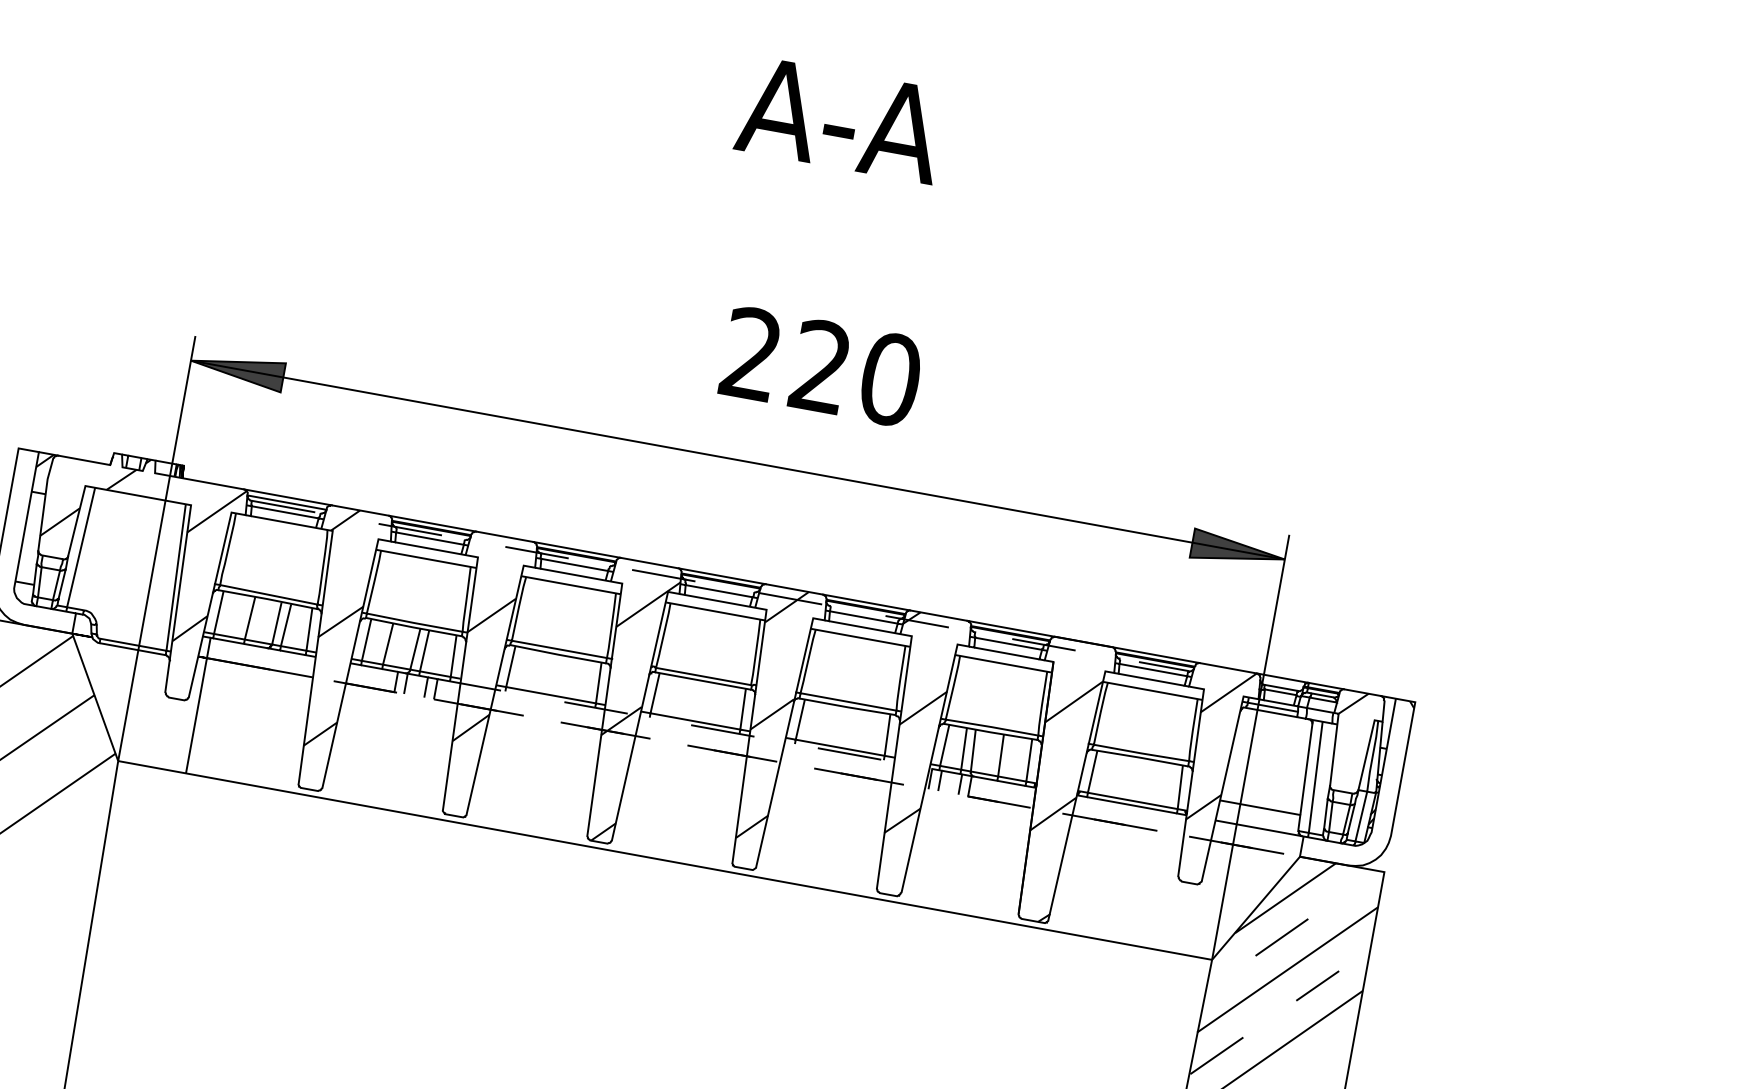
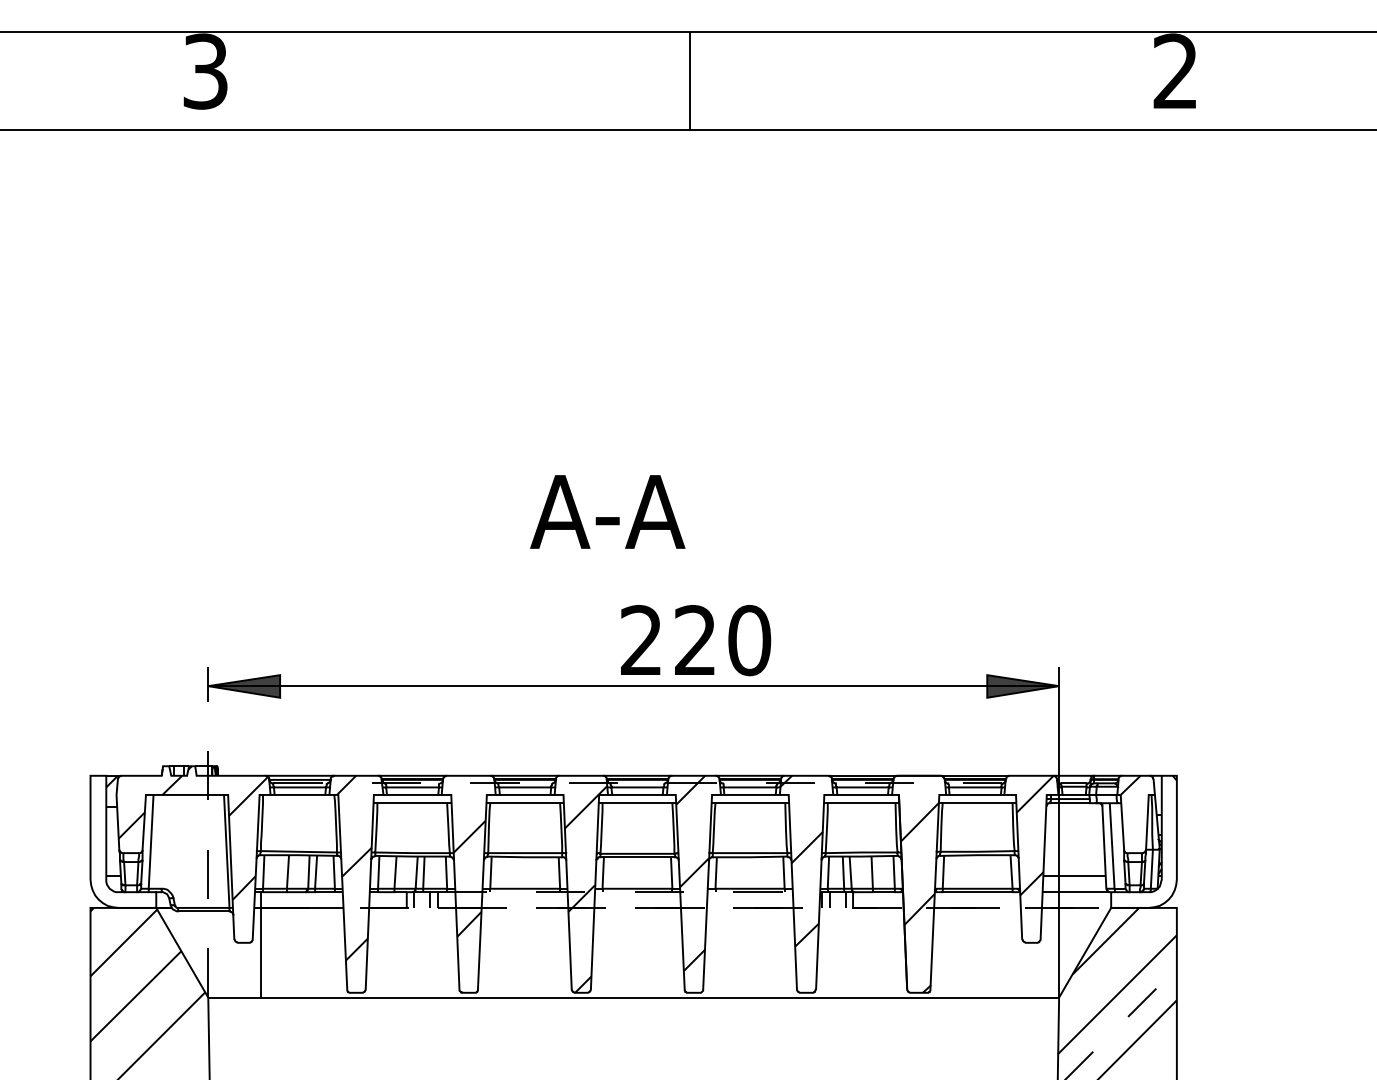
text: (840, 119) -> (607, 511), moved
text: (822, 366) -> (696, 640), moved
line: (157, 547) -> (208, 831), solid -> dashed
line: (1281, 936) -> (1108, 970), removed

